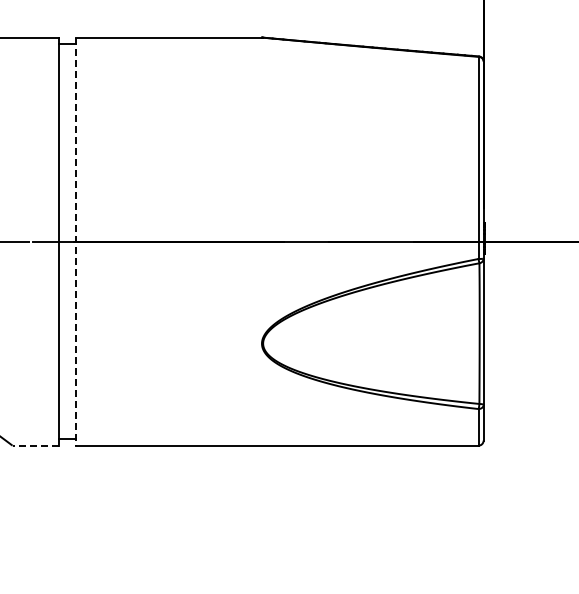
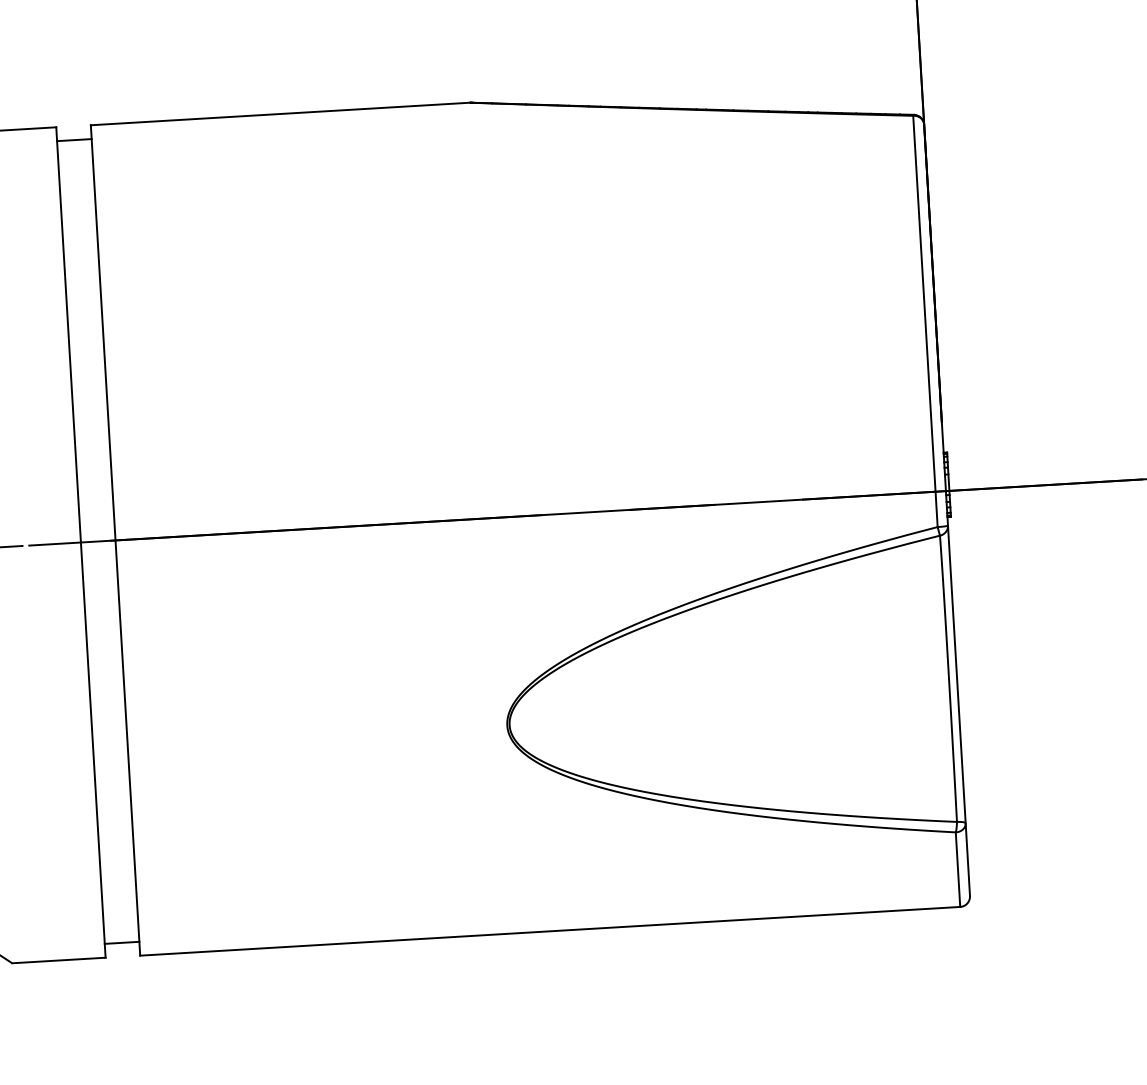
line: (75, 242) -> (115, 542), dashed -> solid
line: (35, 445) -> (58, 960), dashed -> solid

